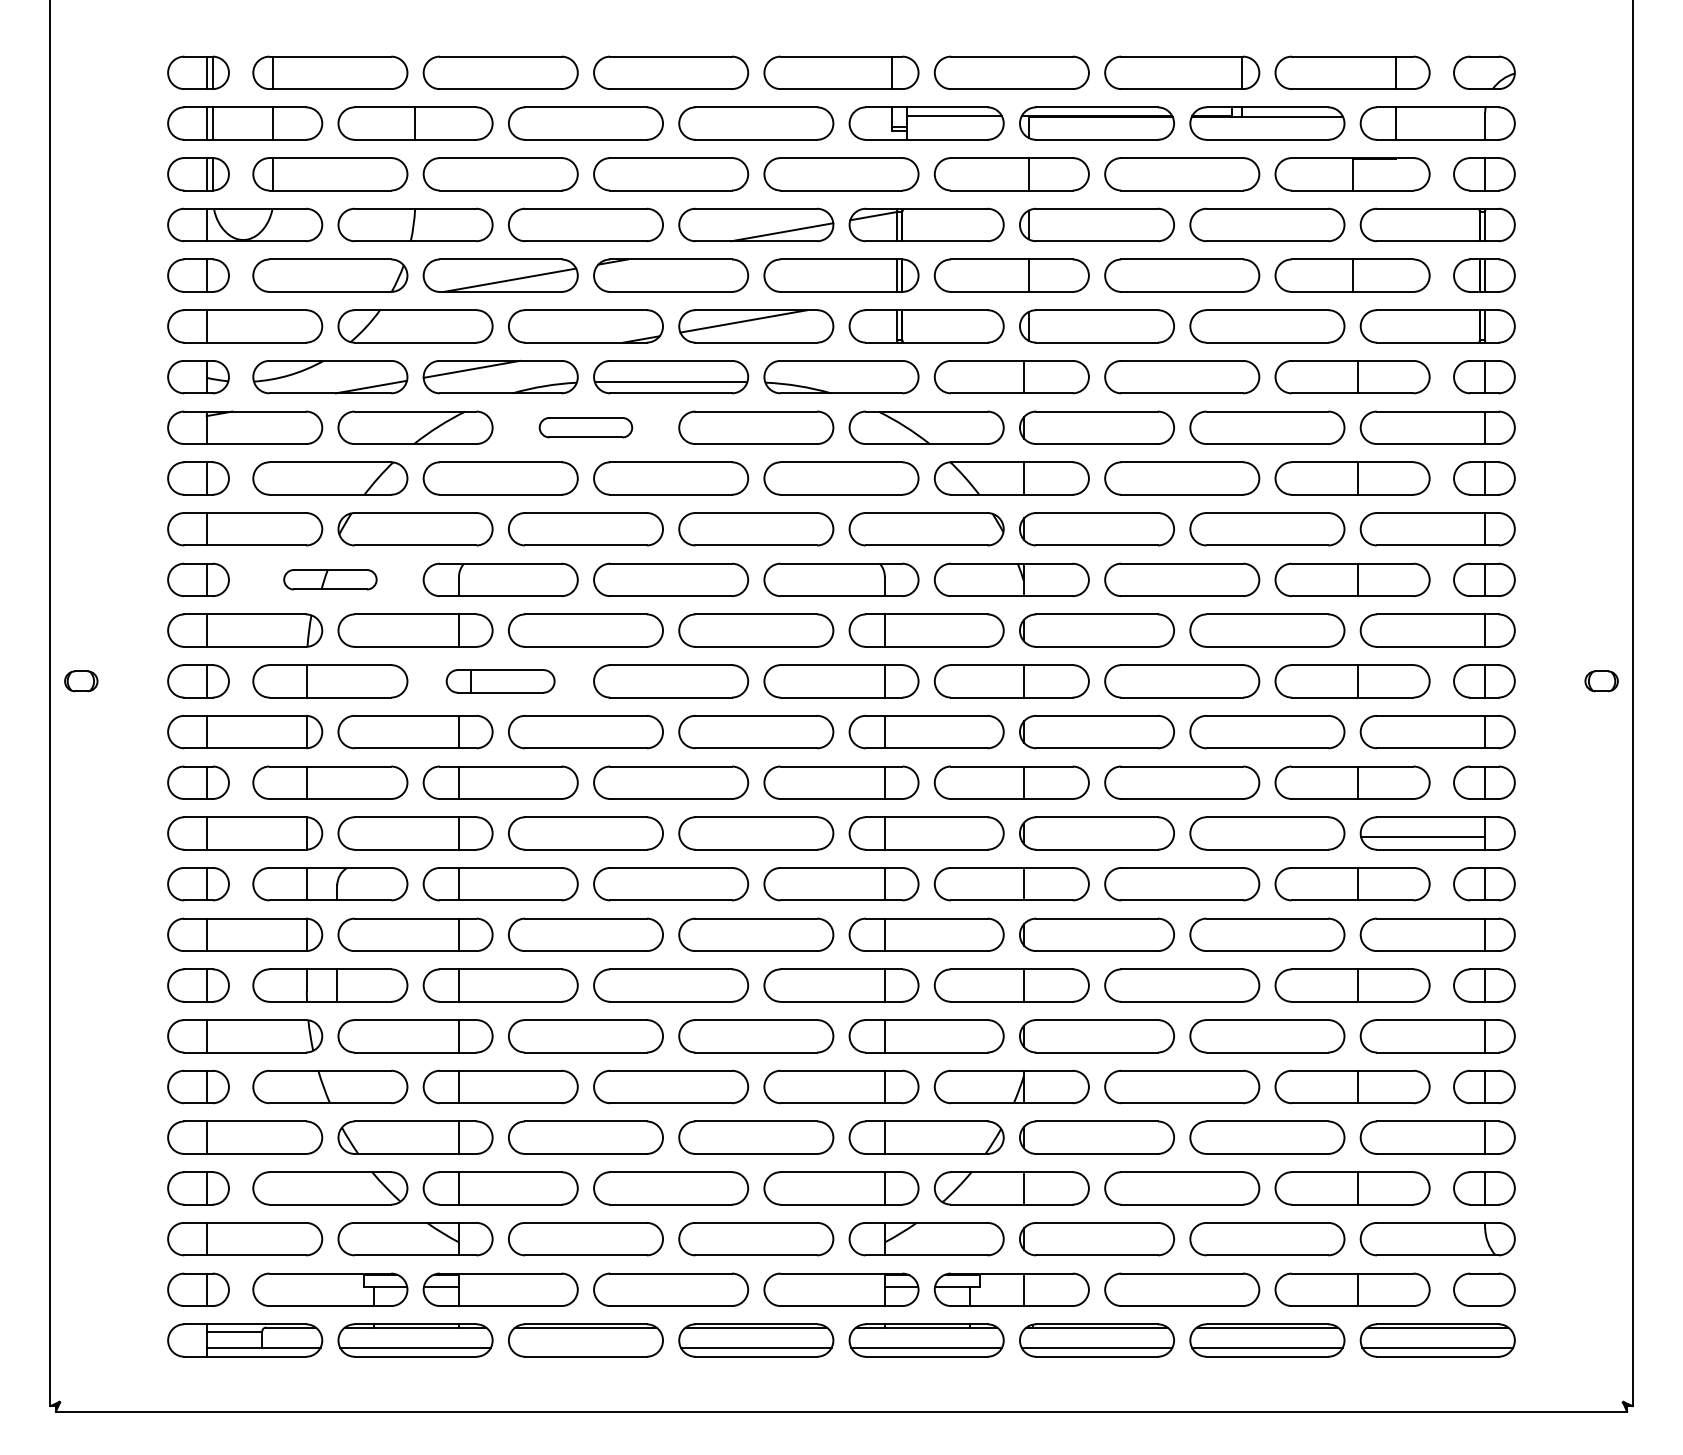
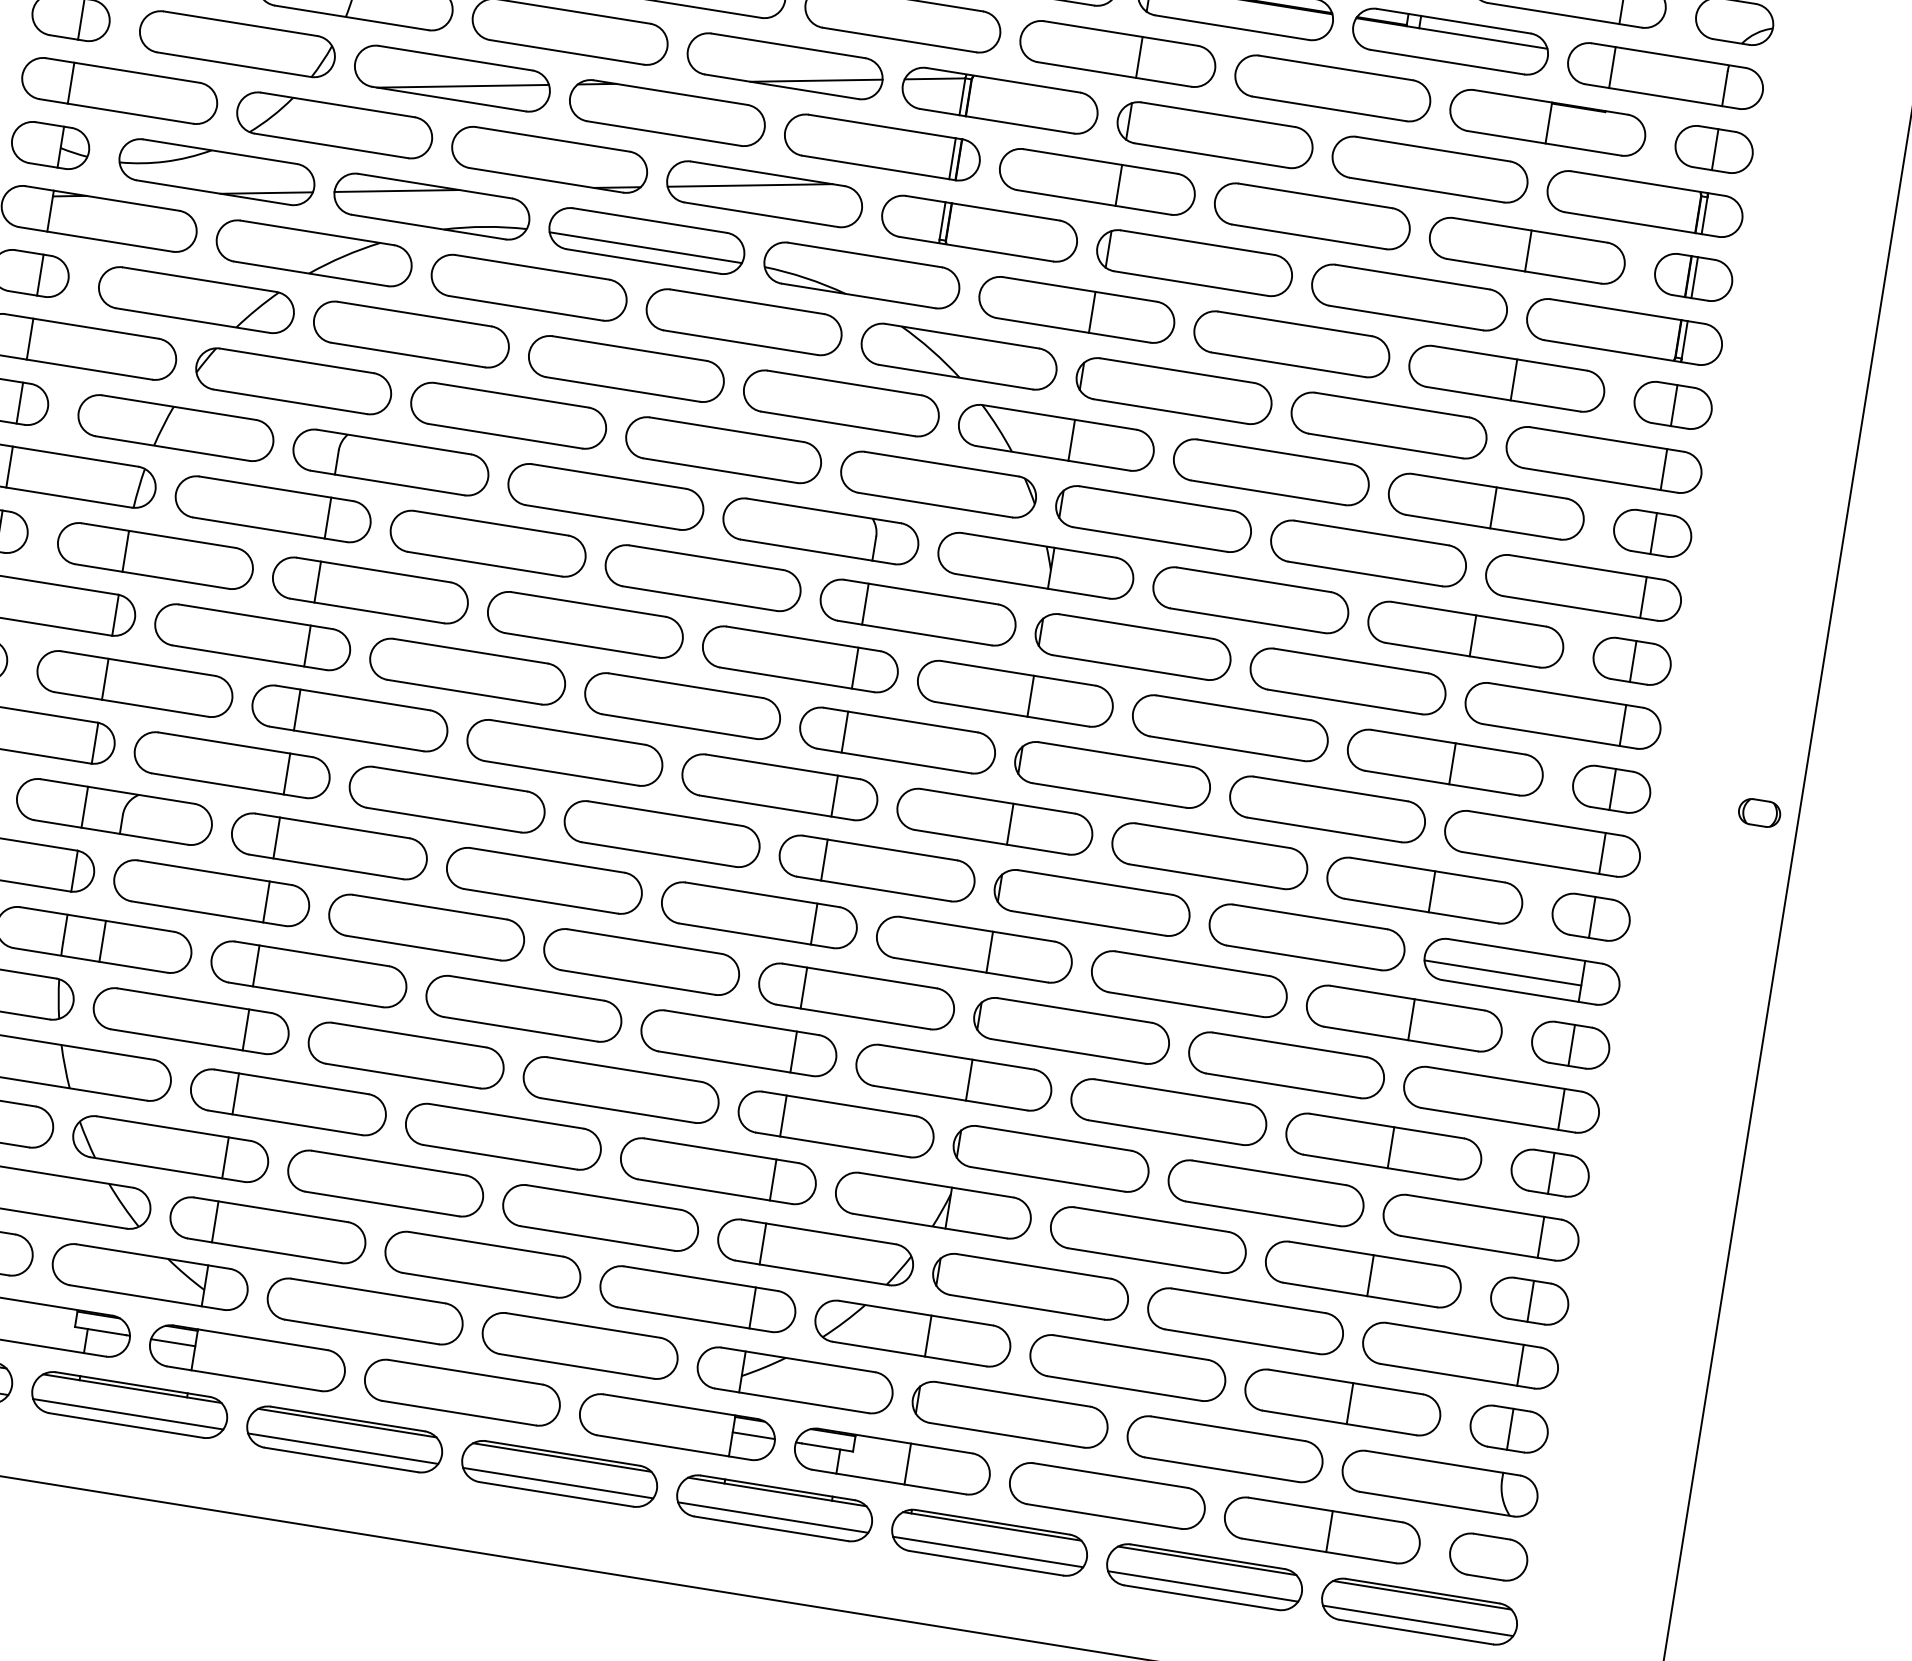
part: (585, 427) -> (528, 287), size x1.67
part: (330, 579) -> (176, 427), size x1.67
part: (500, 681) -> (370, 590), size x1.43
line: (585, 1347) -> (342, 1448), added

